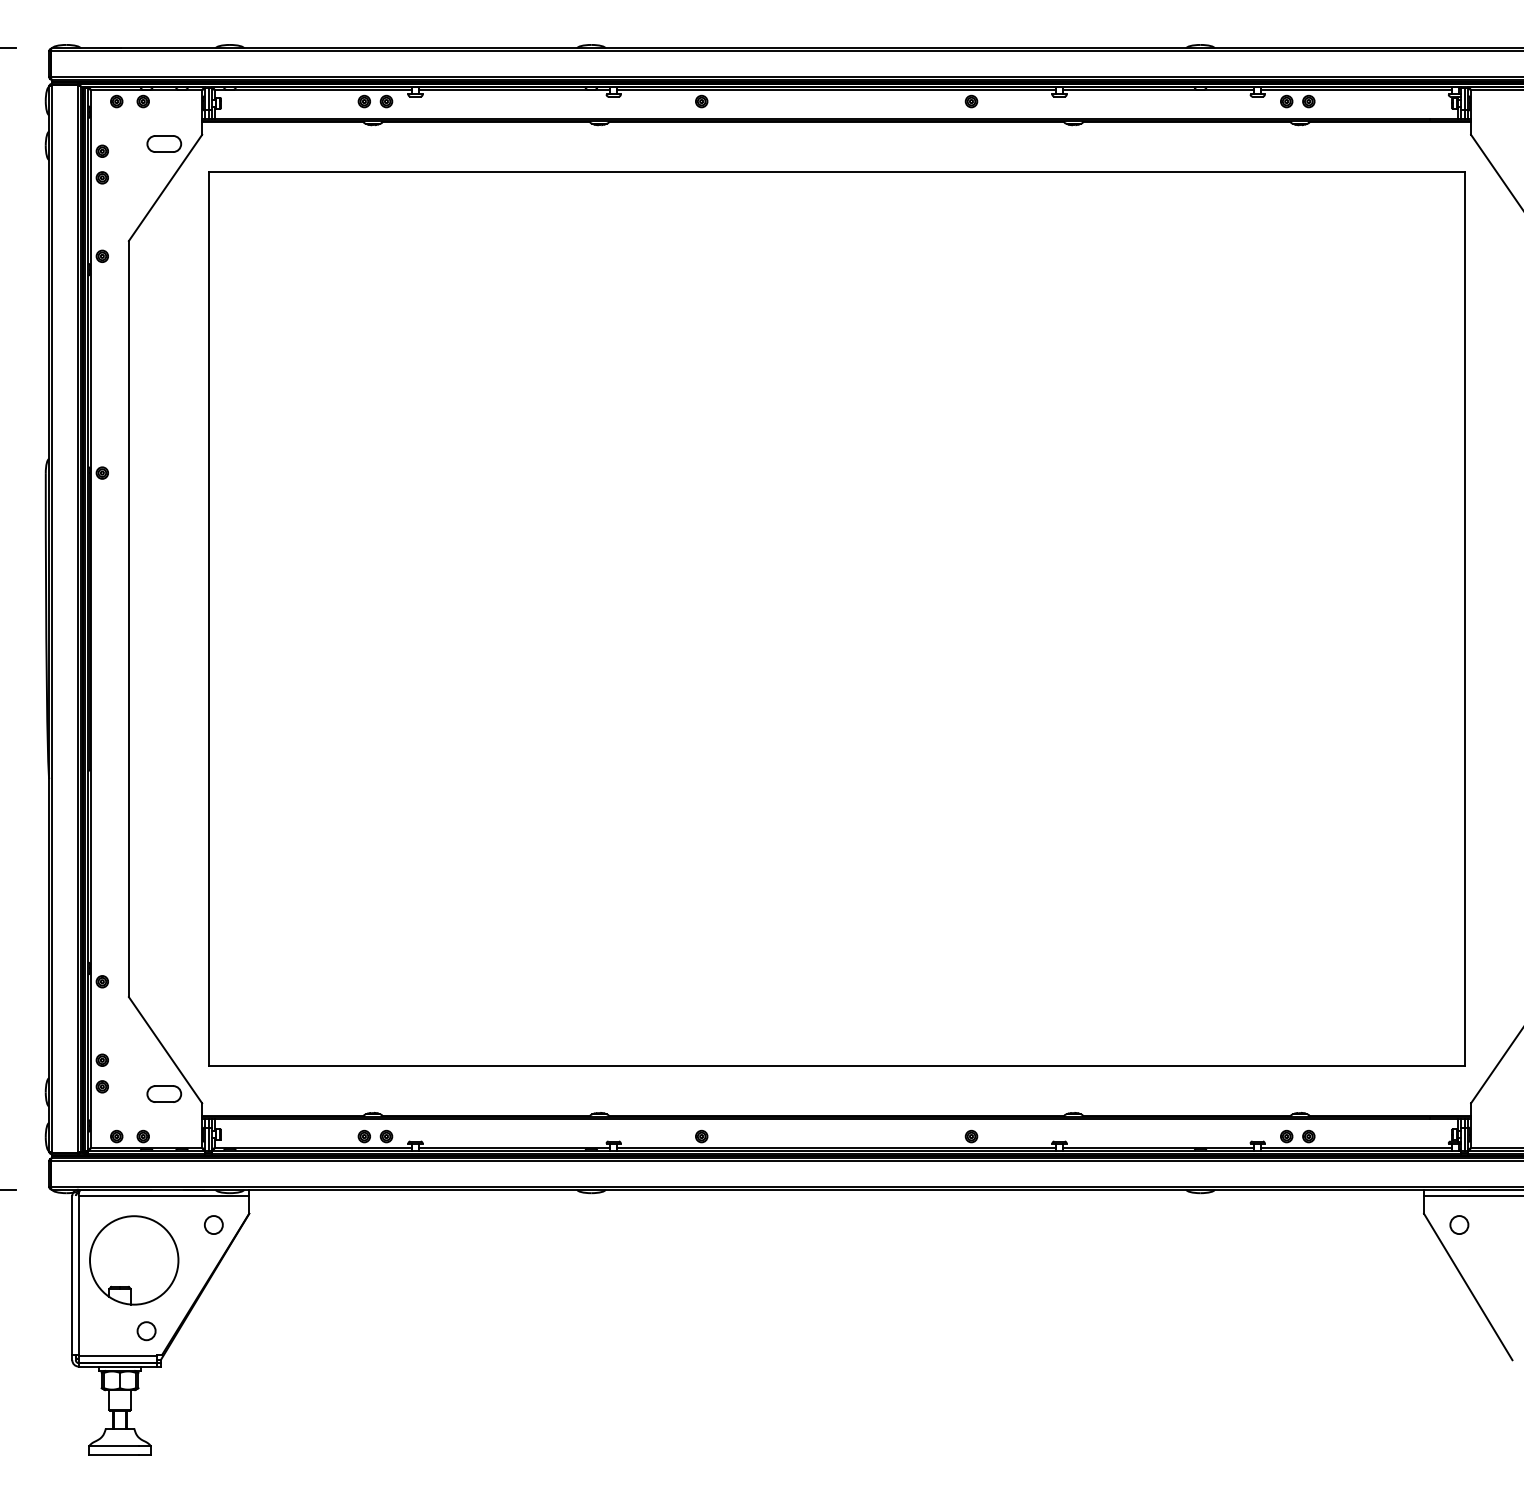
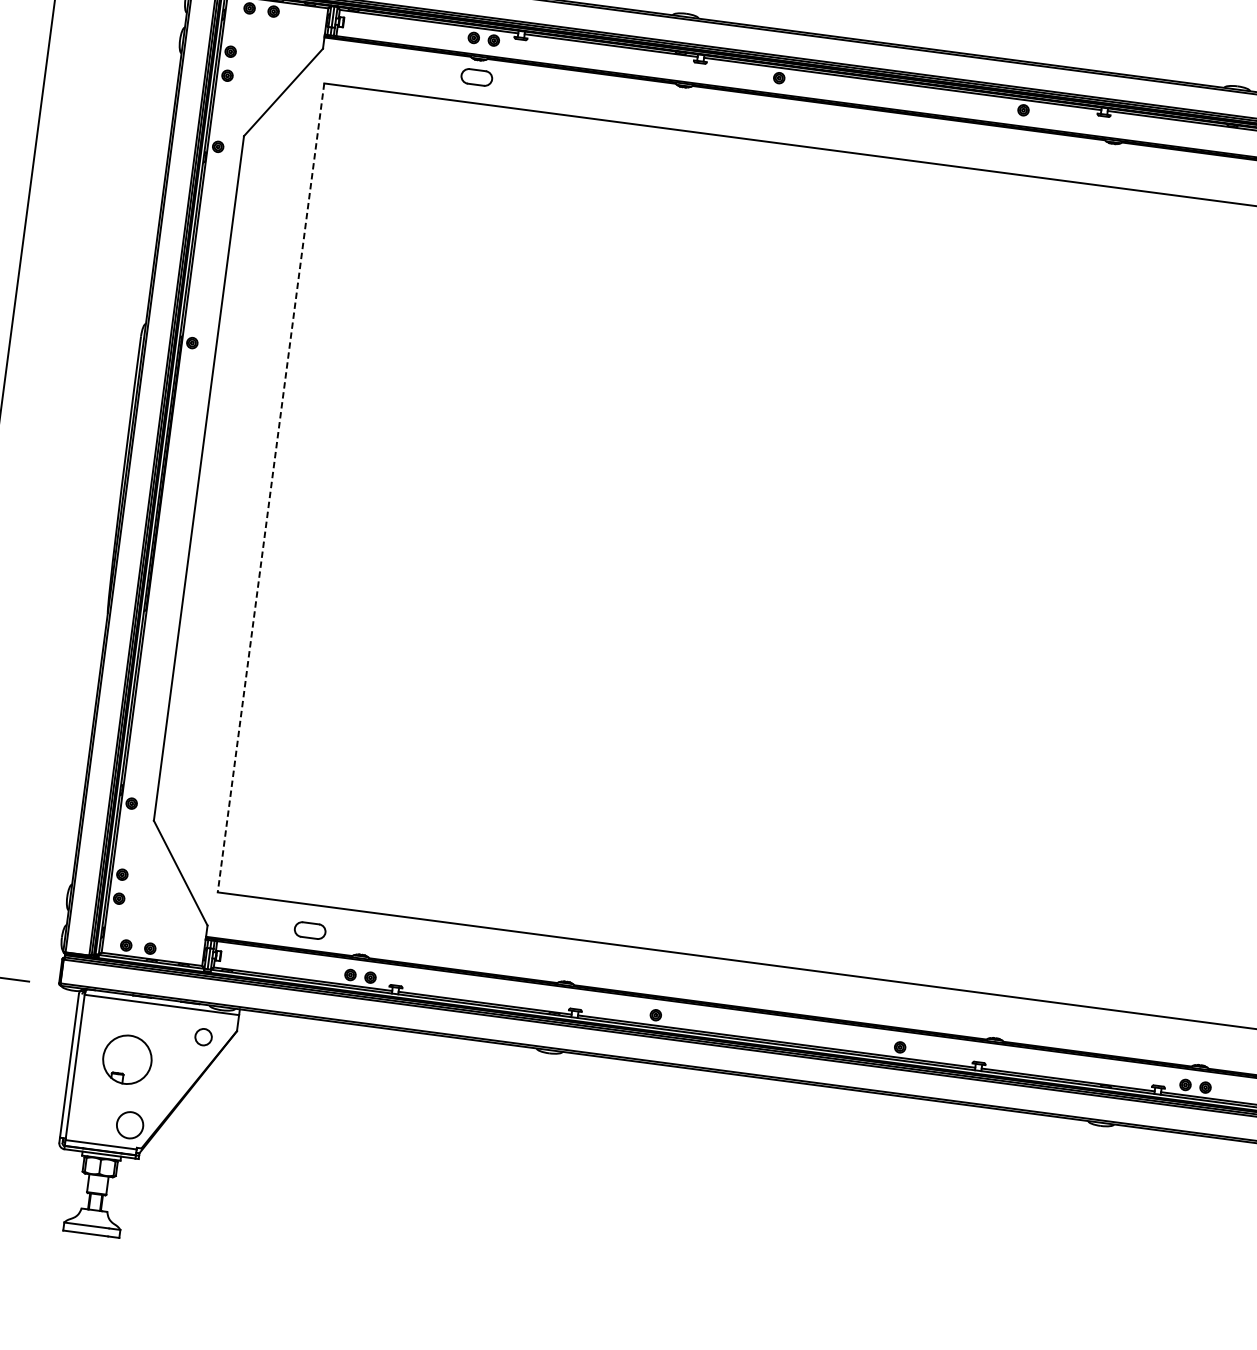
part: (164, 143) -> (477, 77), moved
line: (208, 619) -> (270, 488), solid -> dashed
part: (164, 1093) -> (310, 930), moved
part: (134, 1260) -> (127, 1059), size x0.6
circle: (146, 1331) -> (129, 1125), size x1.6

